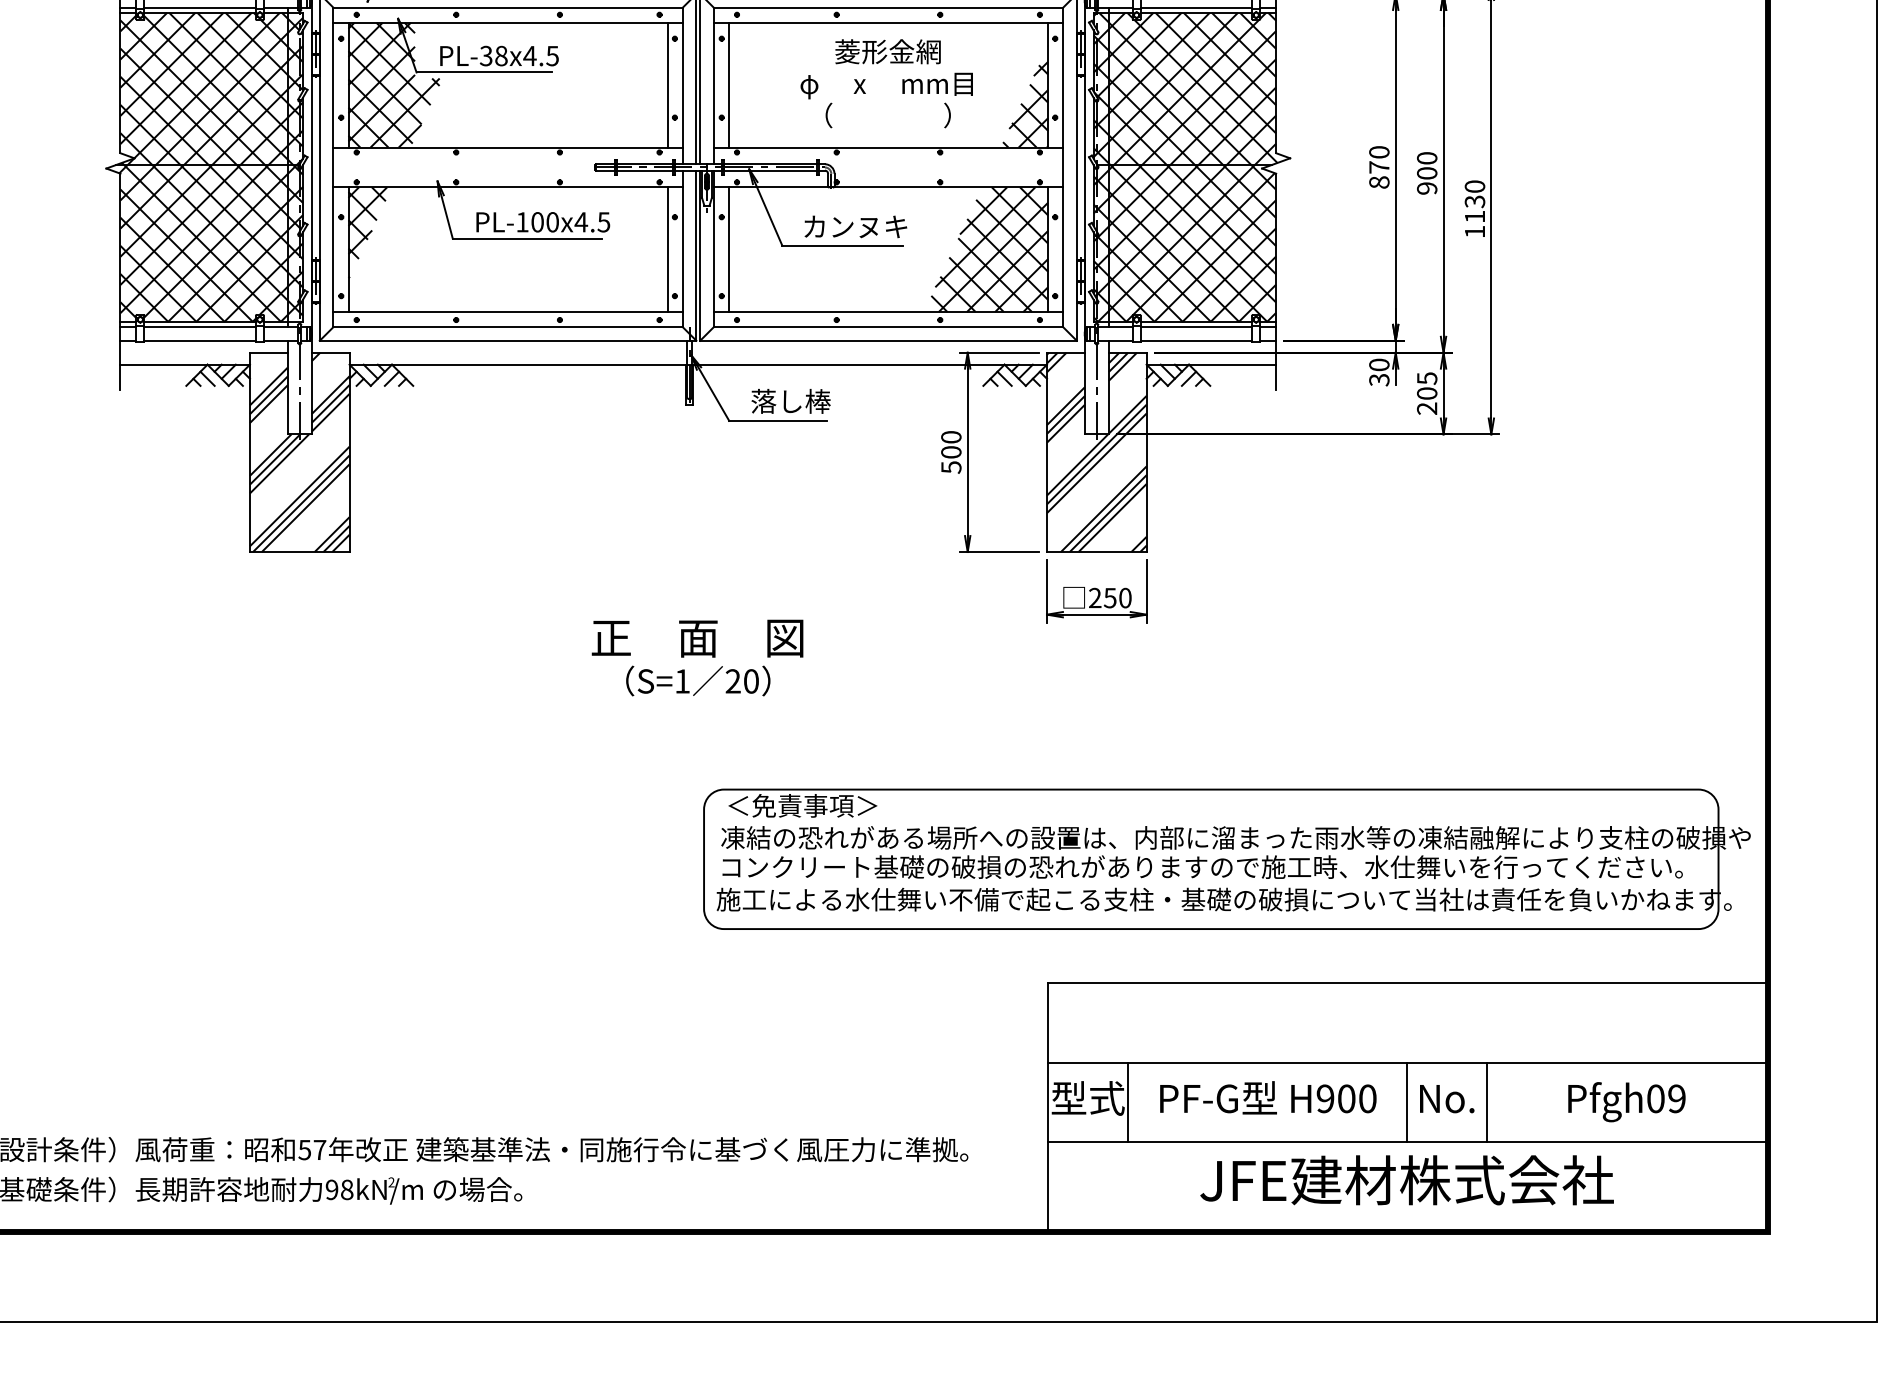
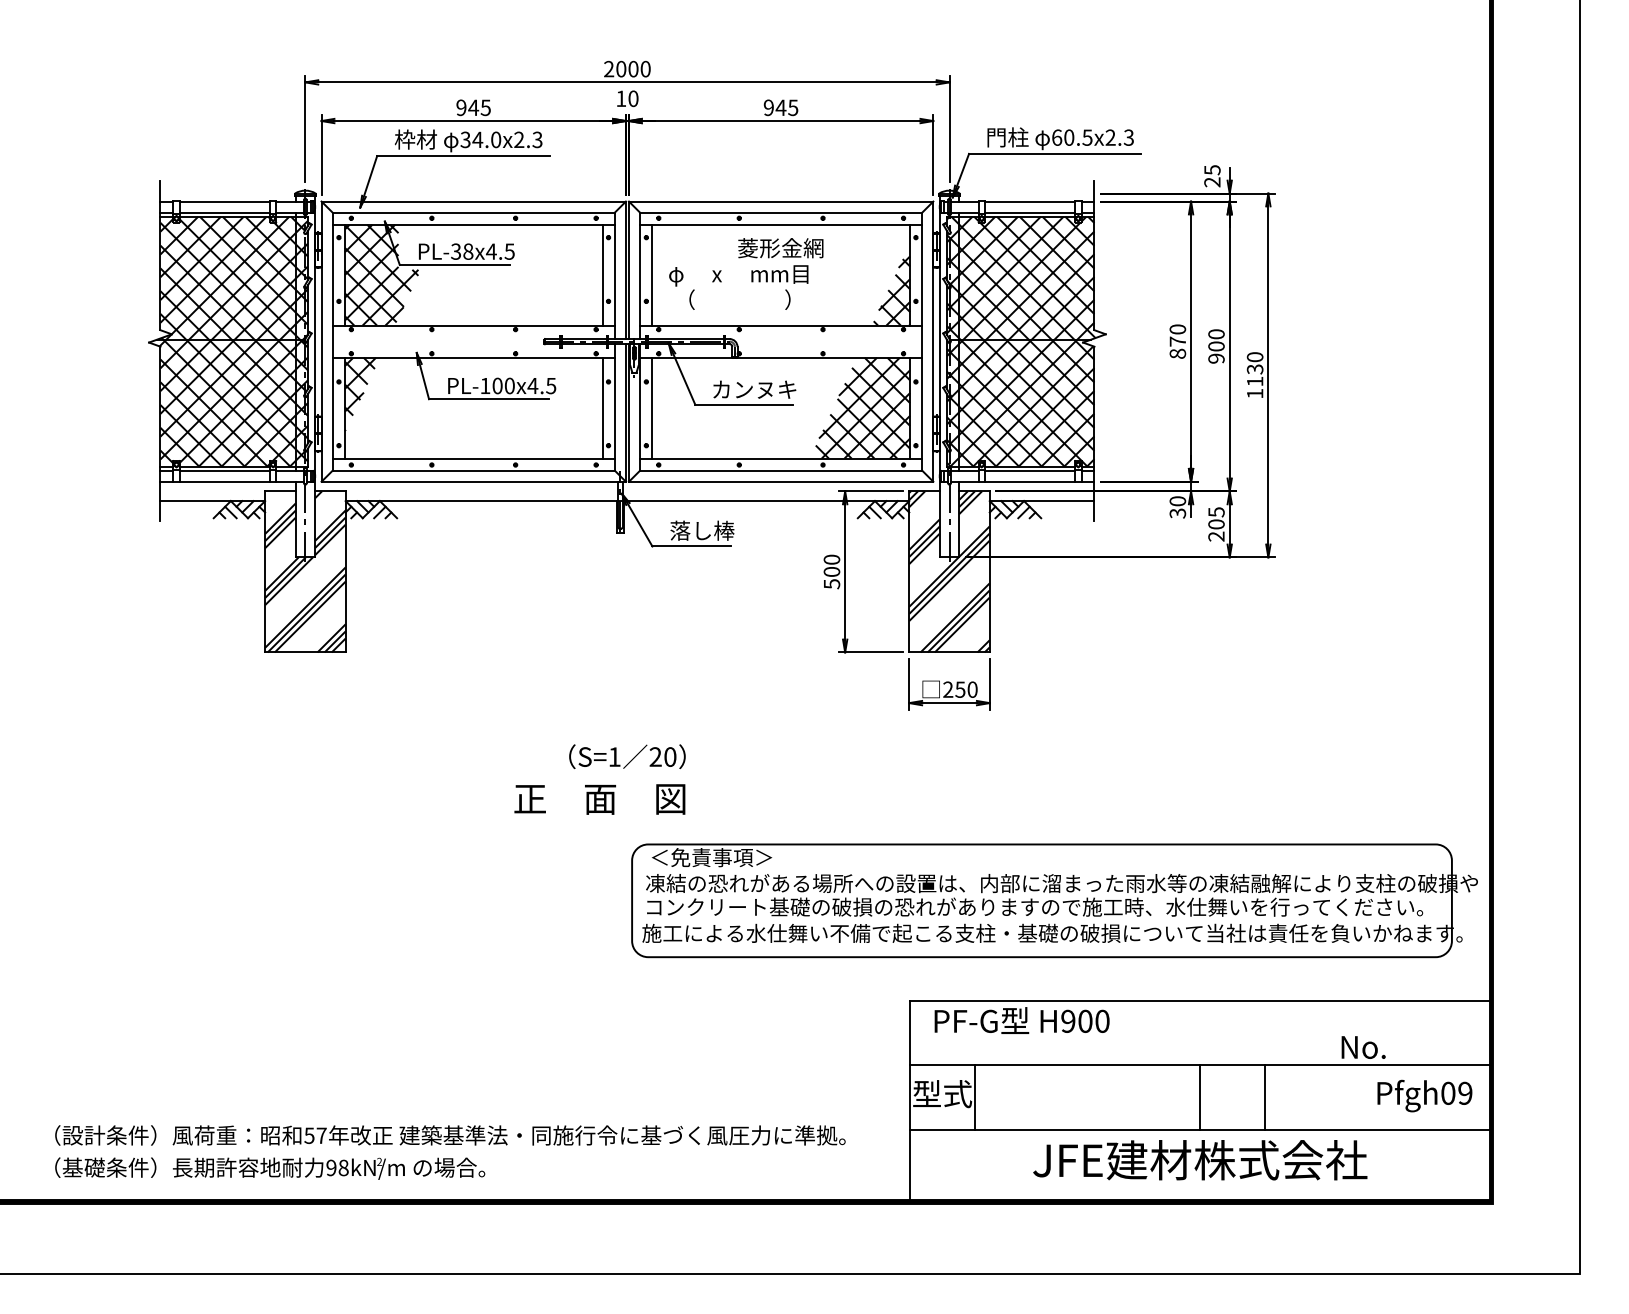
text: (886, 100) -> (738, 287), moved
text: (697, 638) -> (599, 799), moved
text: (1267, 1097) -> (1021, 1020), moved
text: (1446, 1098) -> (1363, 1047), moved
text: (1626, 1101) -> (1424, 1095), moved

